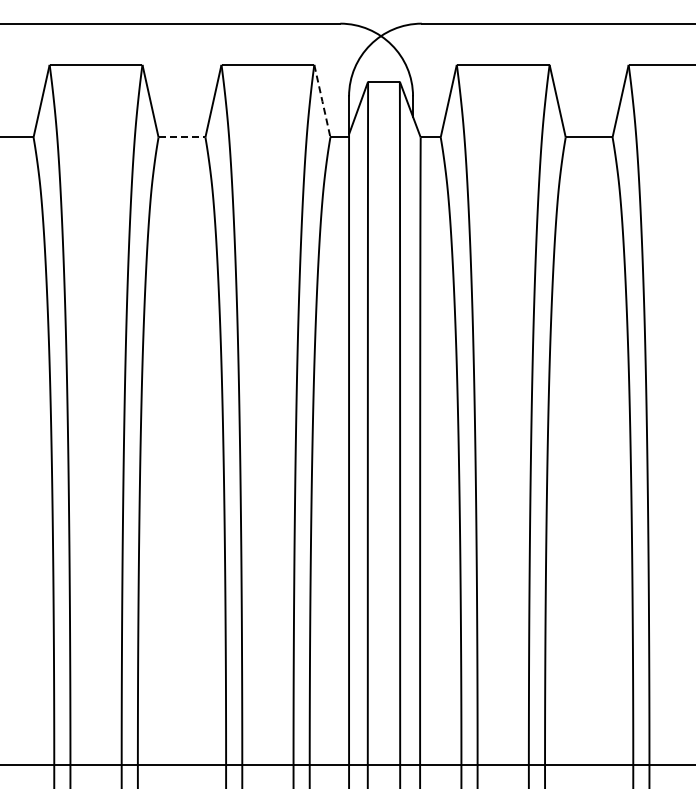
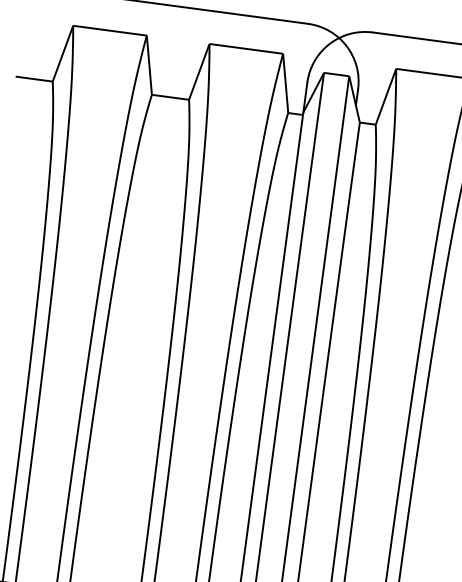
line: (322, 101) -> (285, 83), dashed -> solid
line: (182, 137) -> (170, 97), dashed -> solid

